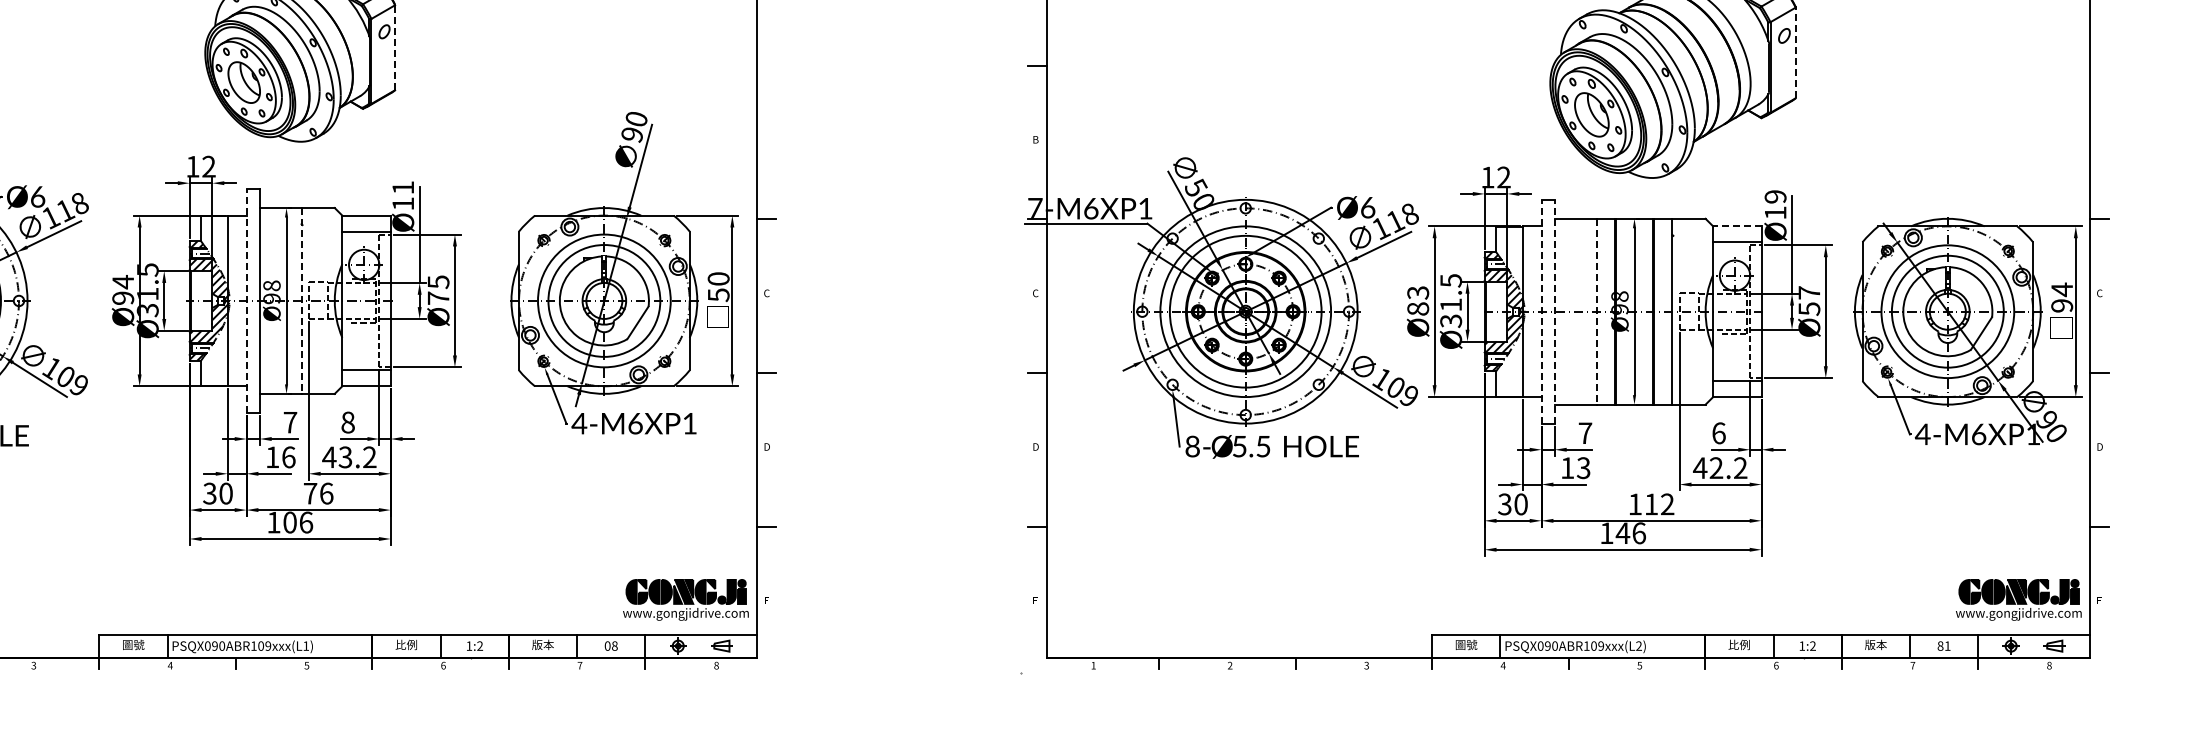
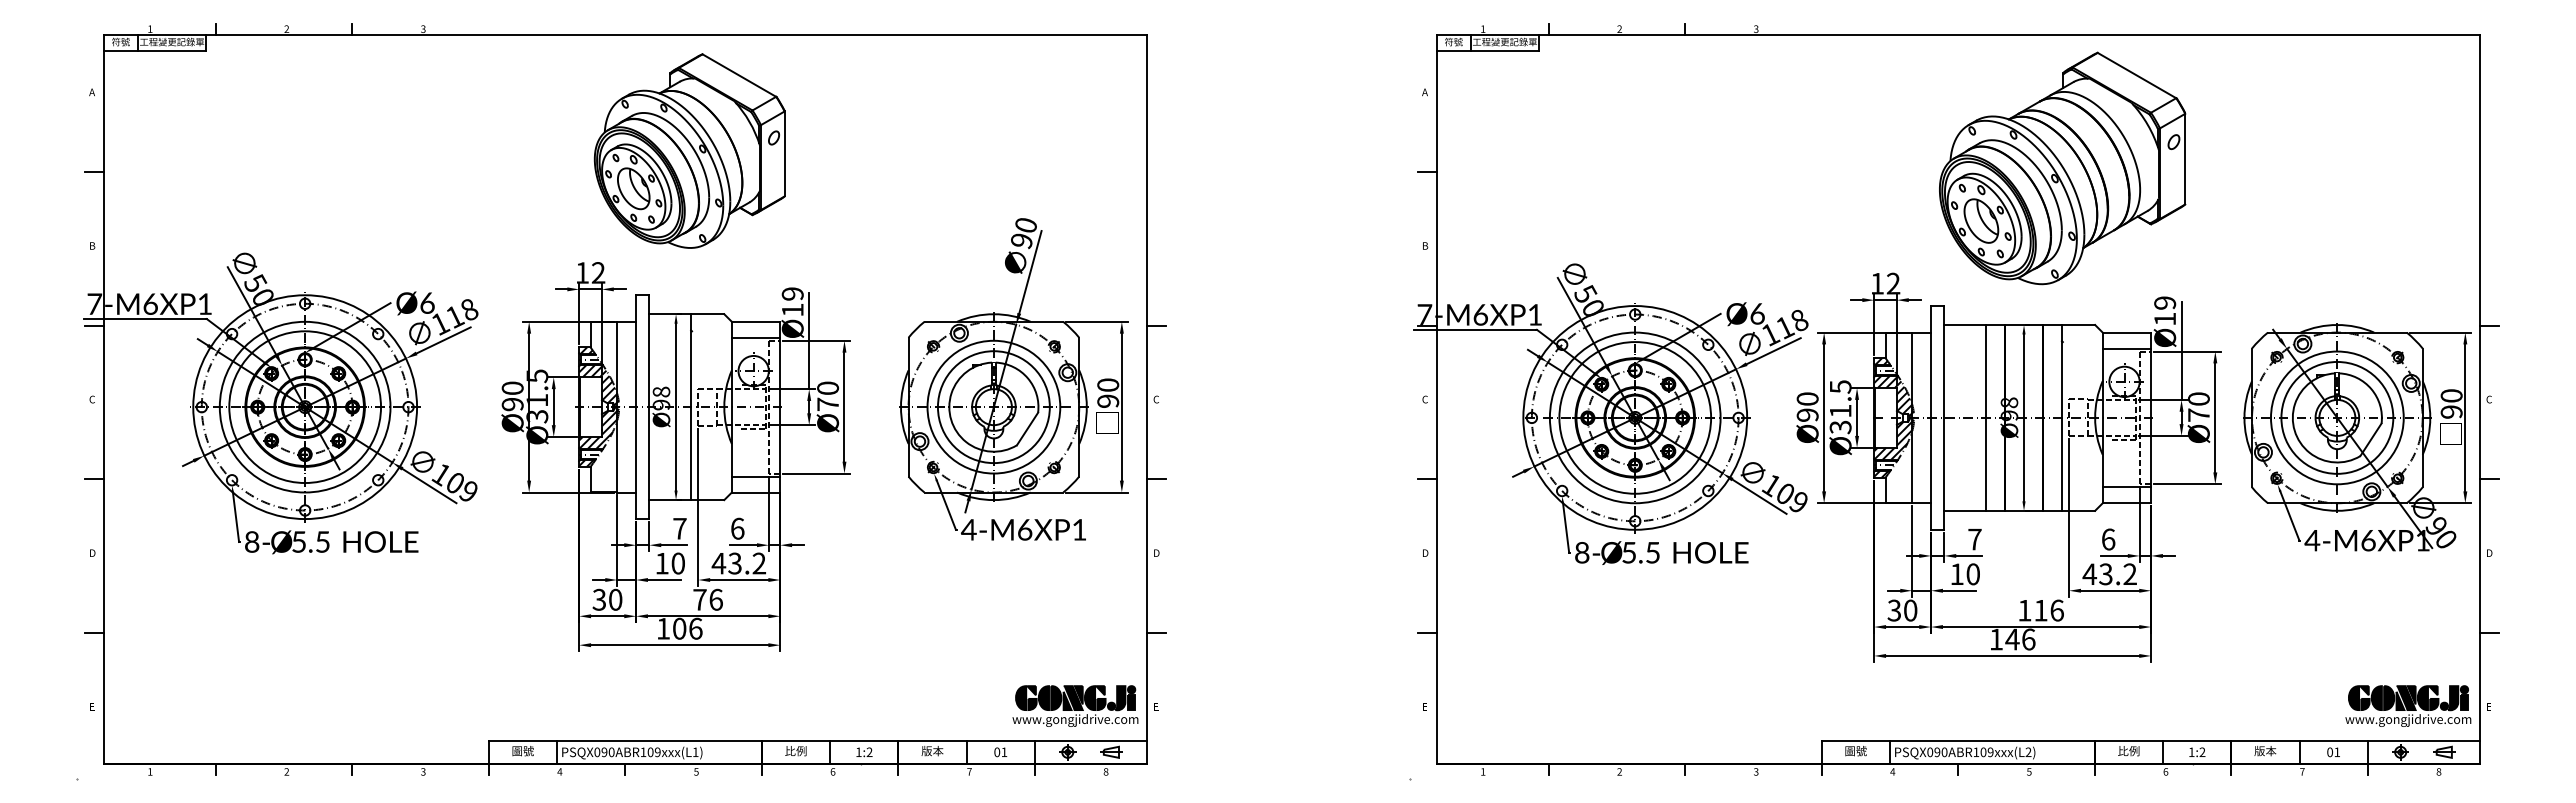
line: (394, 47) -> (784, 153), dashed -> solid
line: (1795, 52) -> (2185, 158), dashed -> solid
text: (402, 187) -> (792, 293), Ø11 -> Ø19
line: (1736, 226) -> (2126, 332), dashed -> solid
text: (122, 282) -> (512, 388), Ø94 -> Ø90
text: (437, 282) -> (827, 388), Ø75 -> Ø70
text: (2061, 289) -> (2451, 395), 94 -> 90
text: (718, 295) -> (1108, 401), 50 -> 90
text: (1417, 300) -> (1807, 406), Ø83 -> Ø90
line: (246, 301) -> (636, 407), dashed -> solid
line: (301, 301) -> (691, 407), dashed -> solid
text: (1808, 301) -> (2198, 407), Ø57 -> Ø70
line: (1541, 311) -> (1931, 417), dashed -> solid
line: (1554, 311) -> (1944, 417), dashed -> solid
line: (1596, 311) -> (1986, 417), dashed -> solid
text: (347, 422) -> (737, 528), 8 -> 6
text: (288, 457) -> (678, 563), 16 -> 10
text: (1582, 468) -> (1972, 574), 13 -> 10
text: (1715, 468) -> (2105, 574), 42.2 -> 43.2
text: (1666, 504) -> (2056, 610), 112 -> 116
text: (614, 646) -> (1004, 752), 08 -> 01
text: (1940, 646) -> (2330, 752), 81 -> 01

